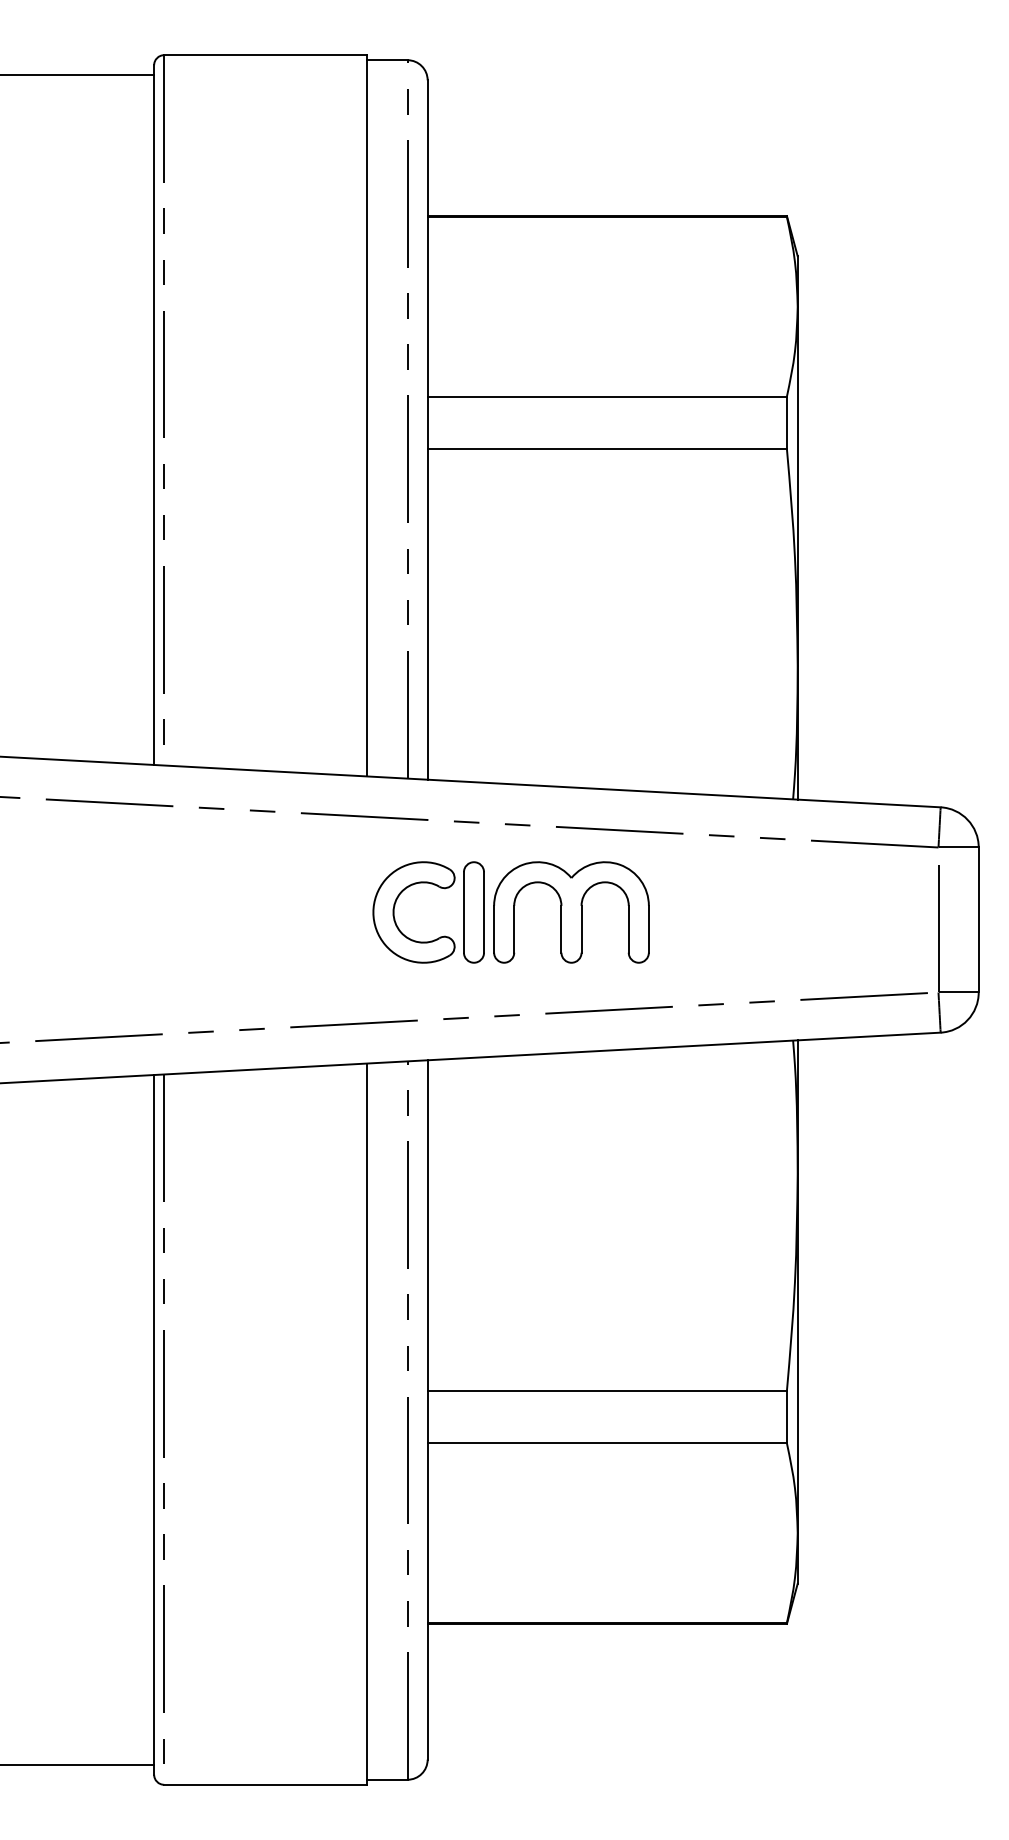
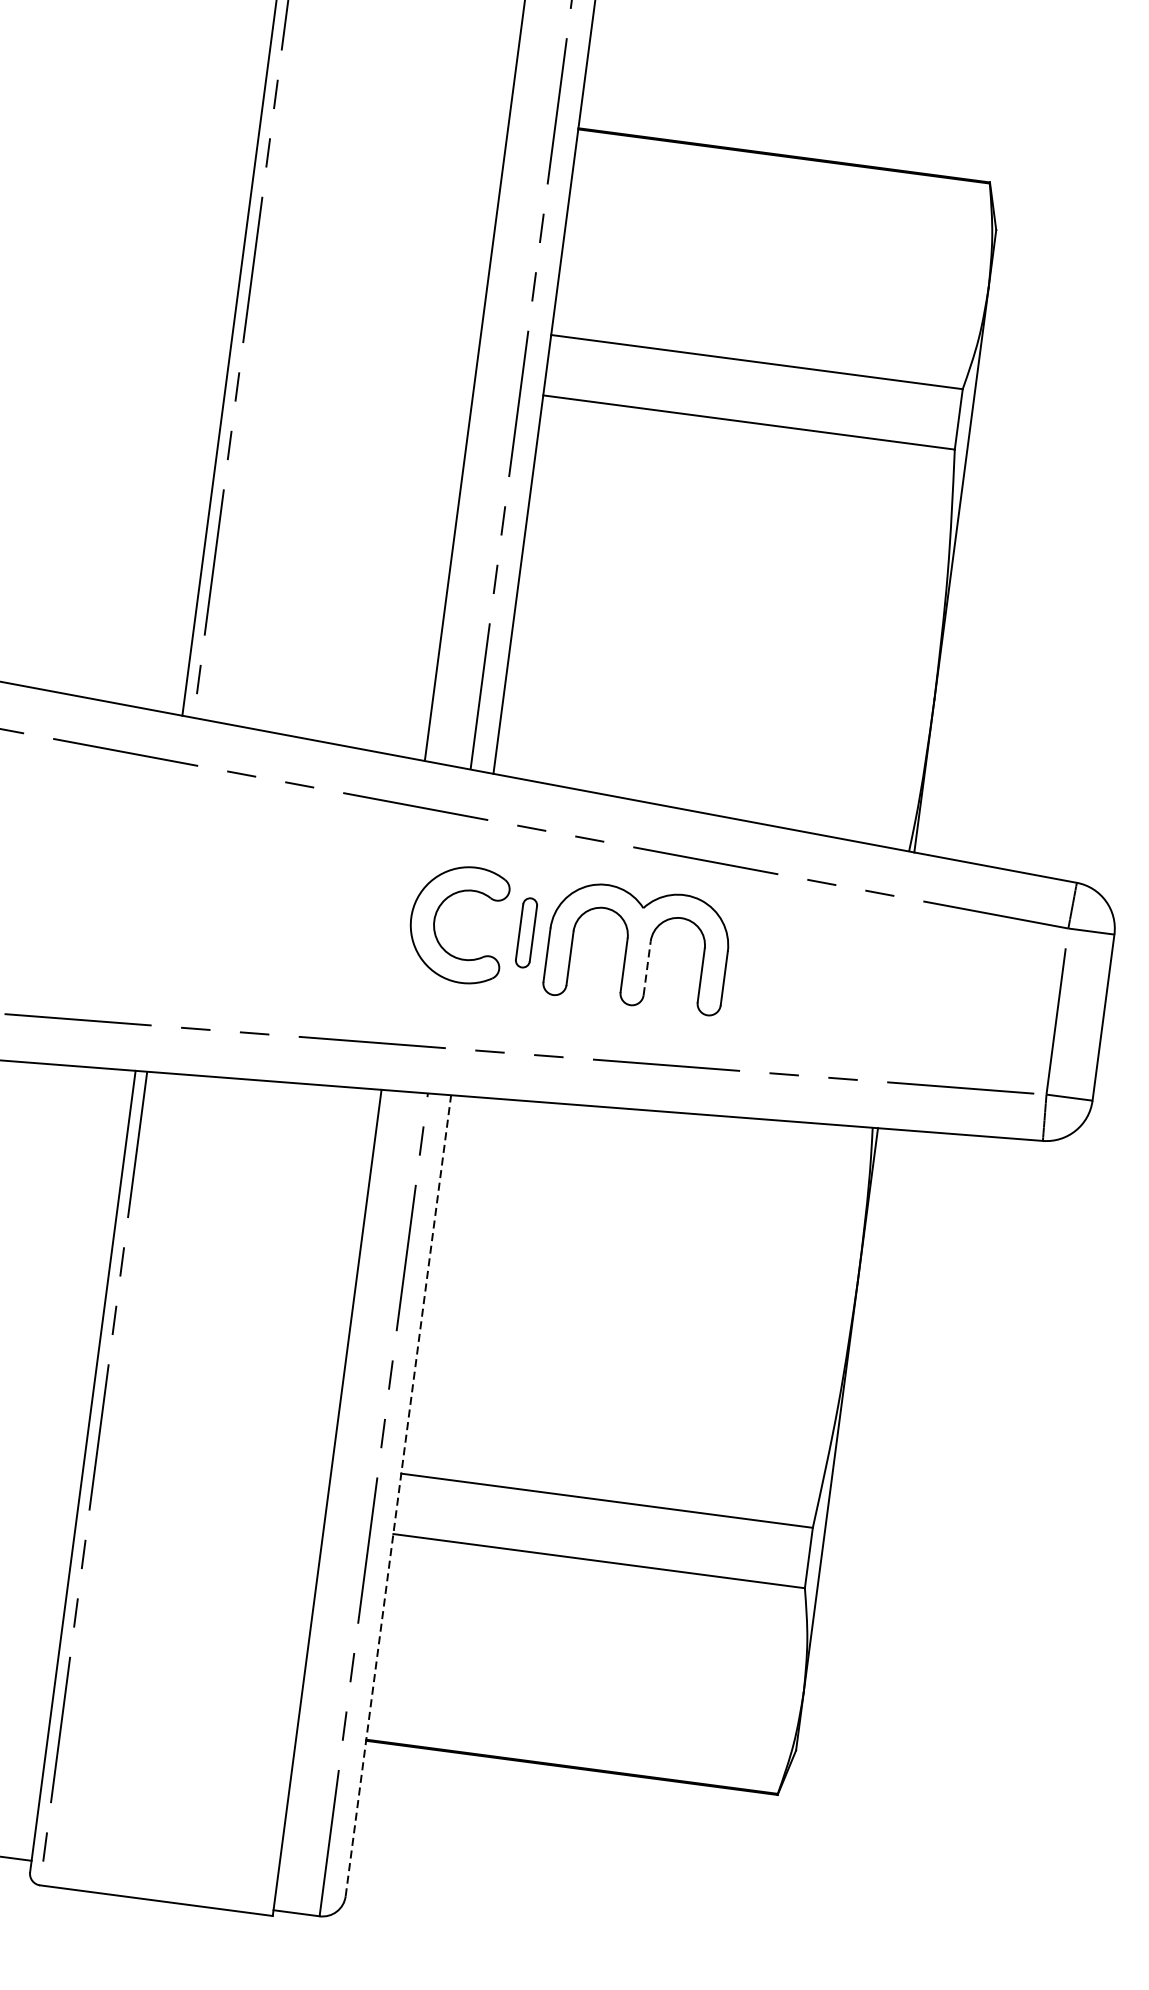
part: (473, 912) -> (525, 932), size x0.6
line: (581, 928) -> (647, 967), solid -> dashed
line: (427, 1409) -> (398, 1495), solid -> dashed

